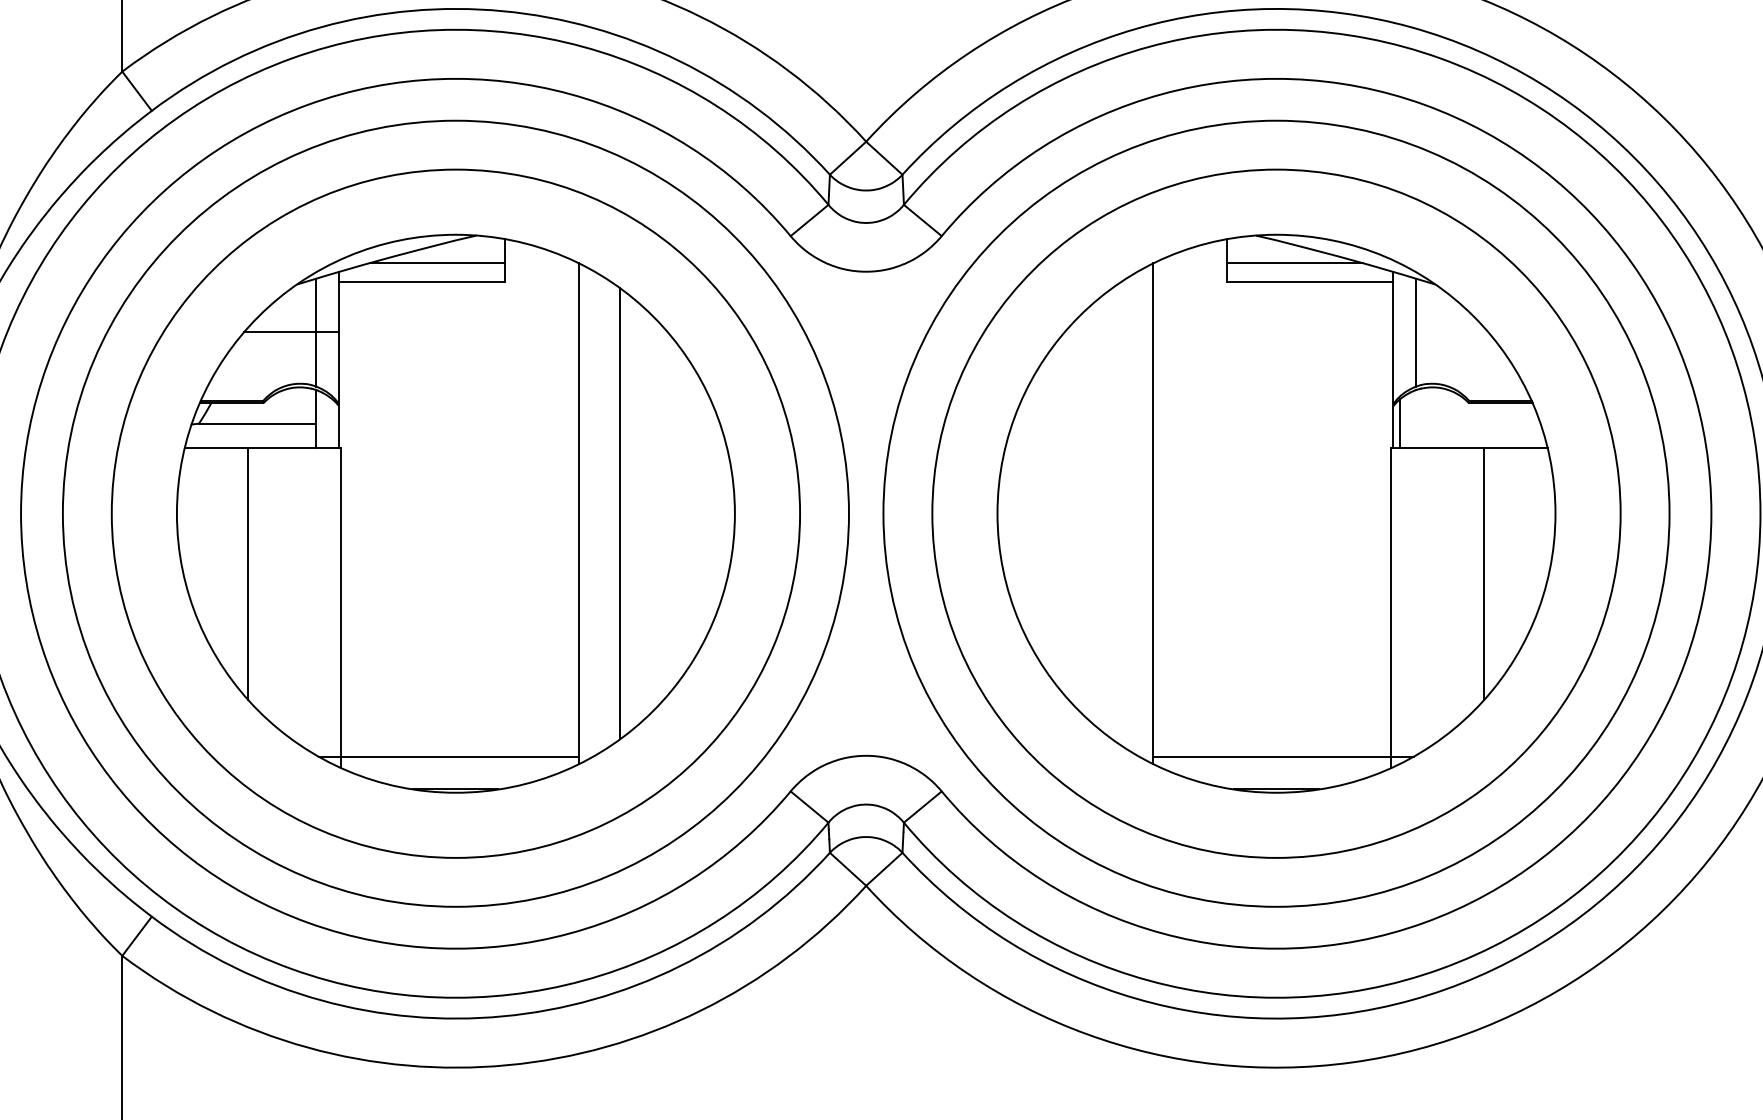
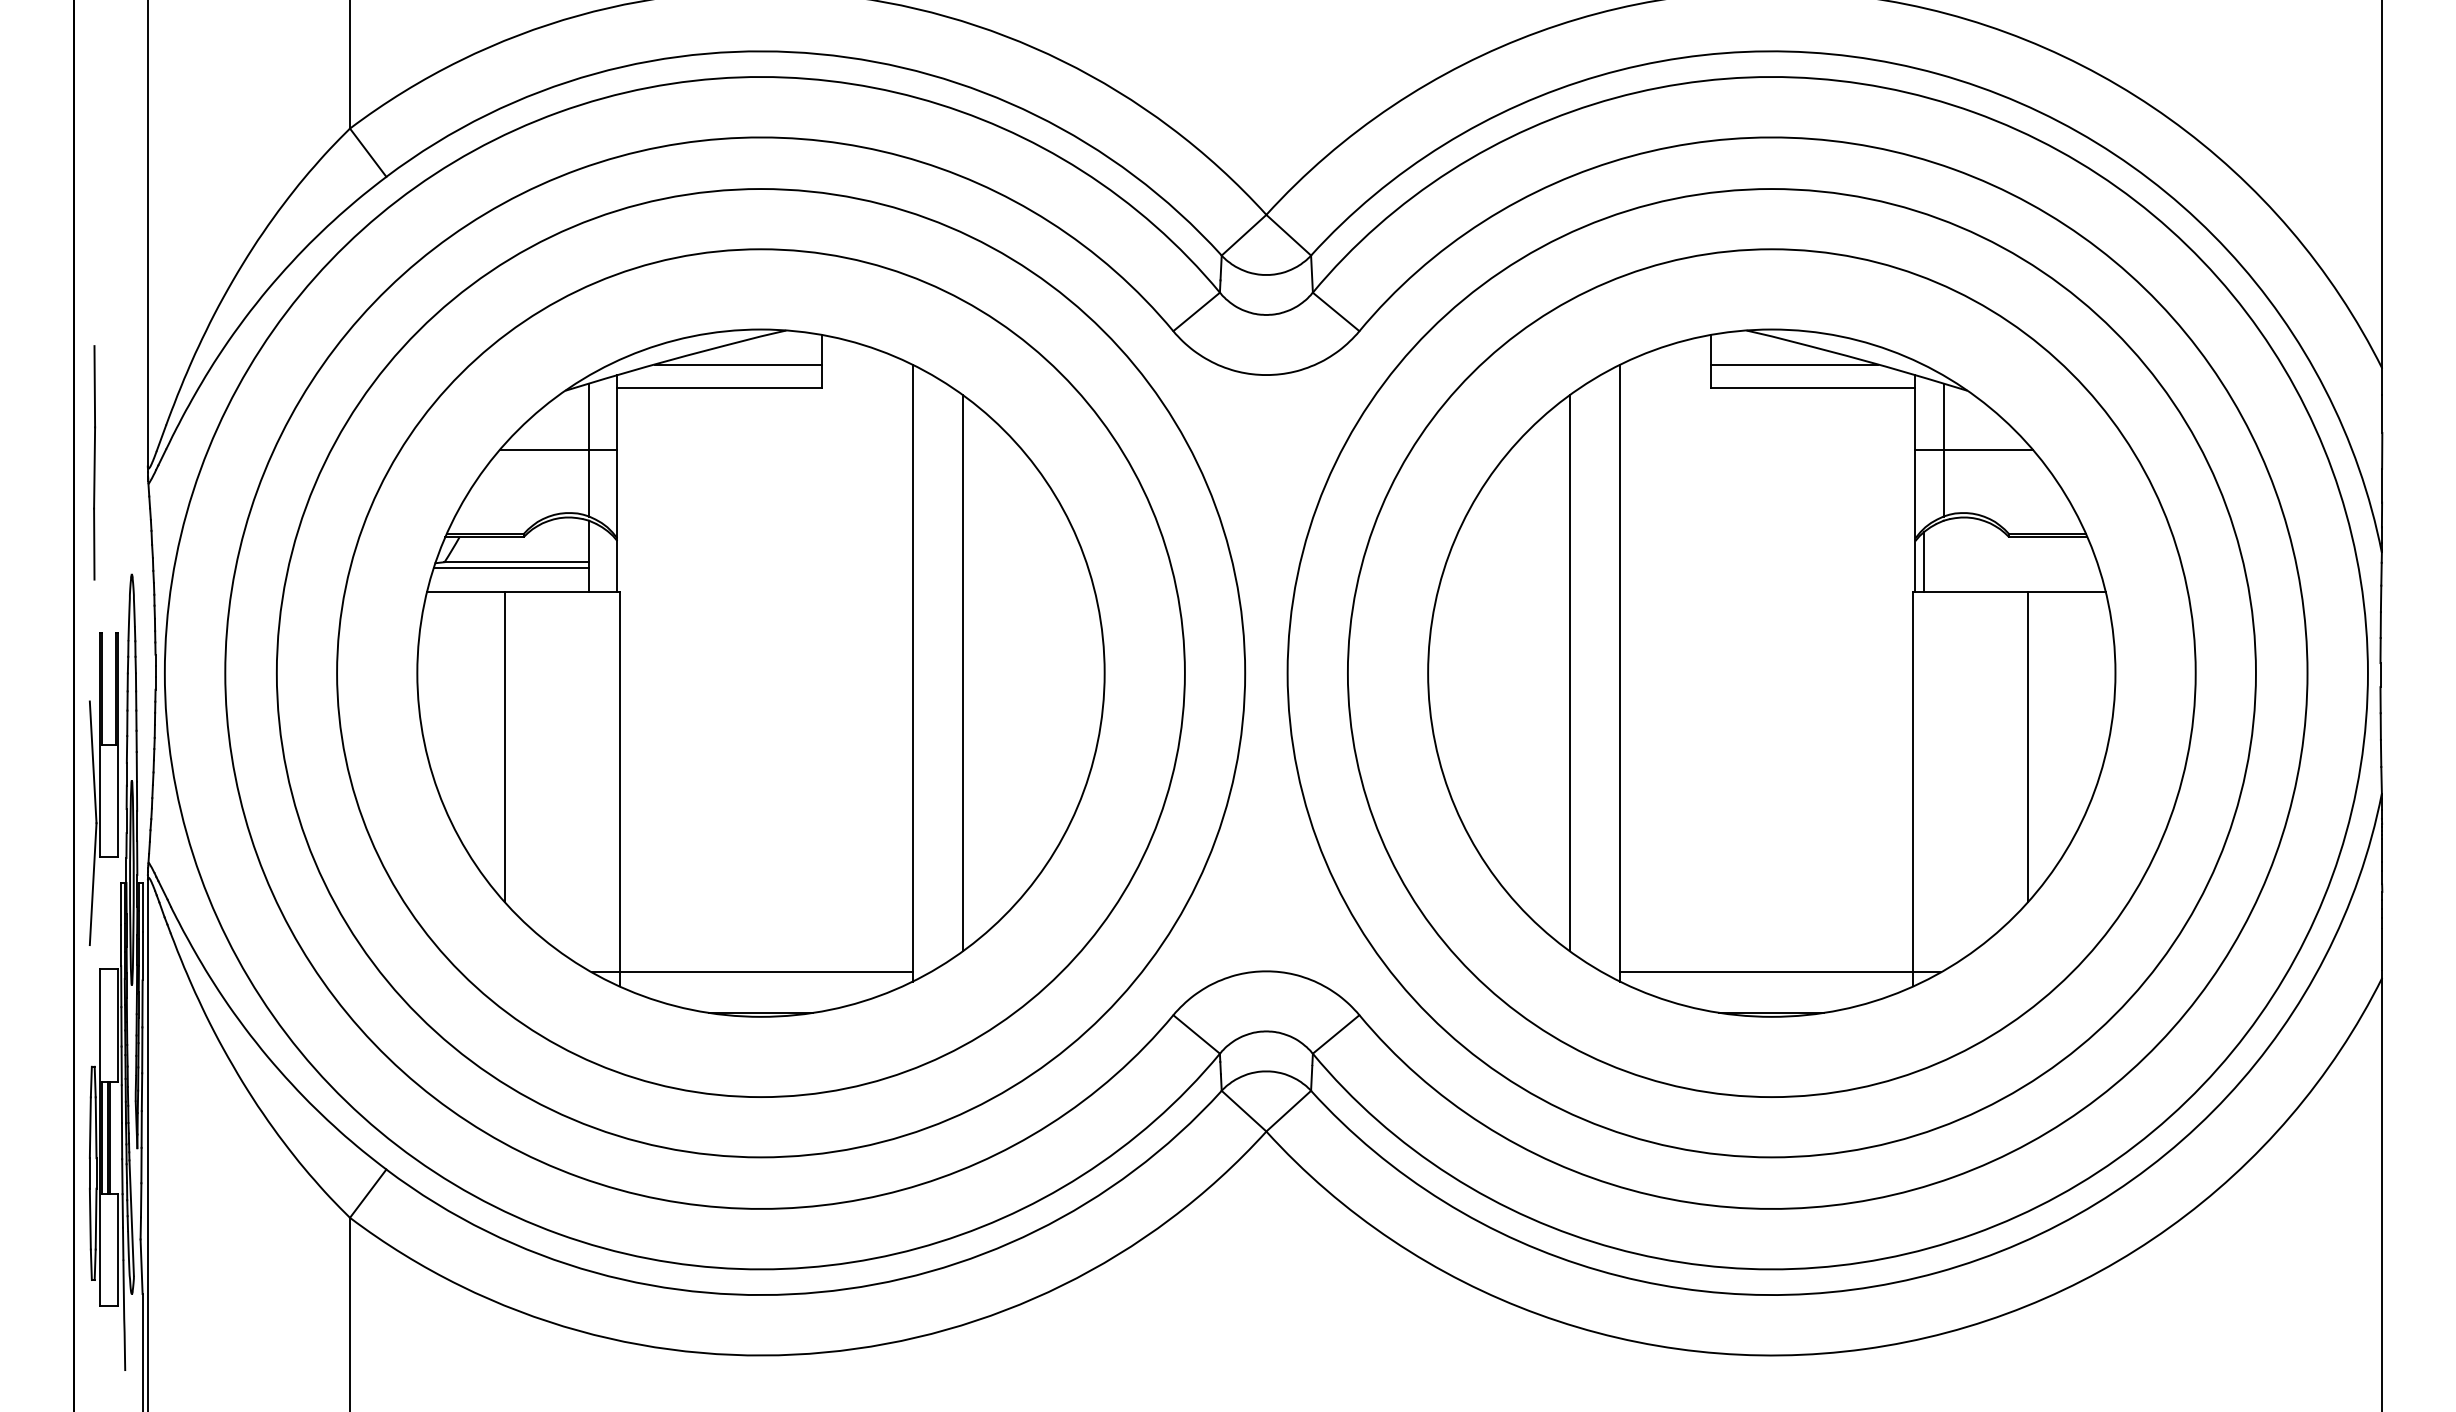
line: (1440, 332) -> (1973, 449), added
line: (253, 428) -> (511, 568), added
line: (1112, 514) -> (1569, 673), added

